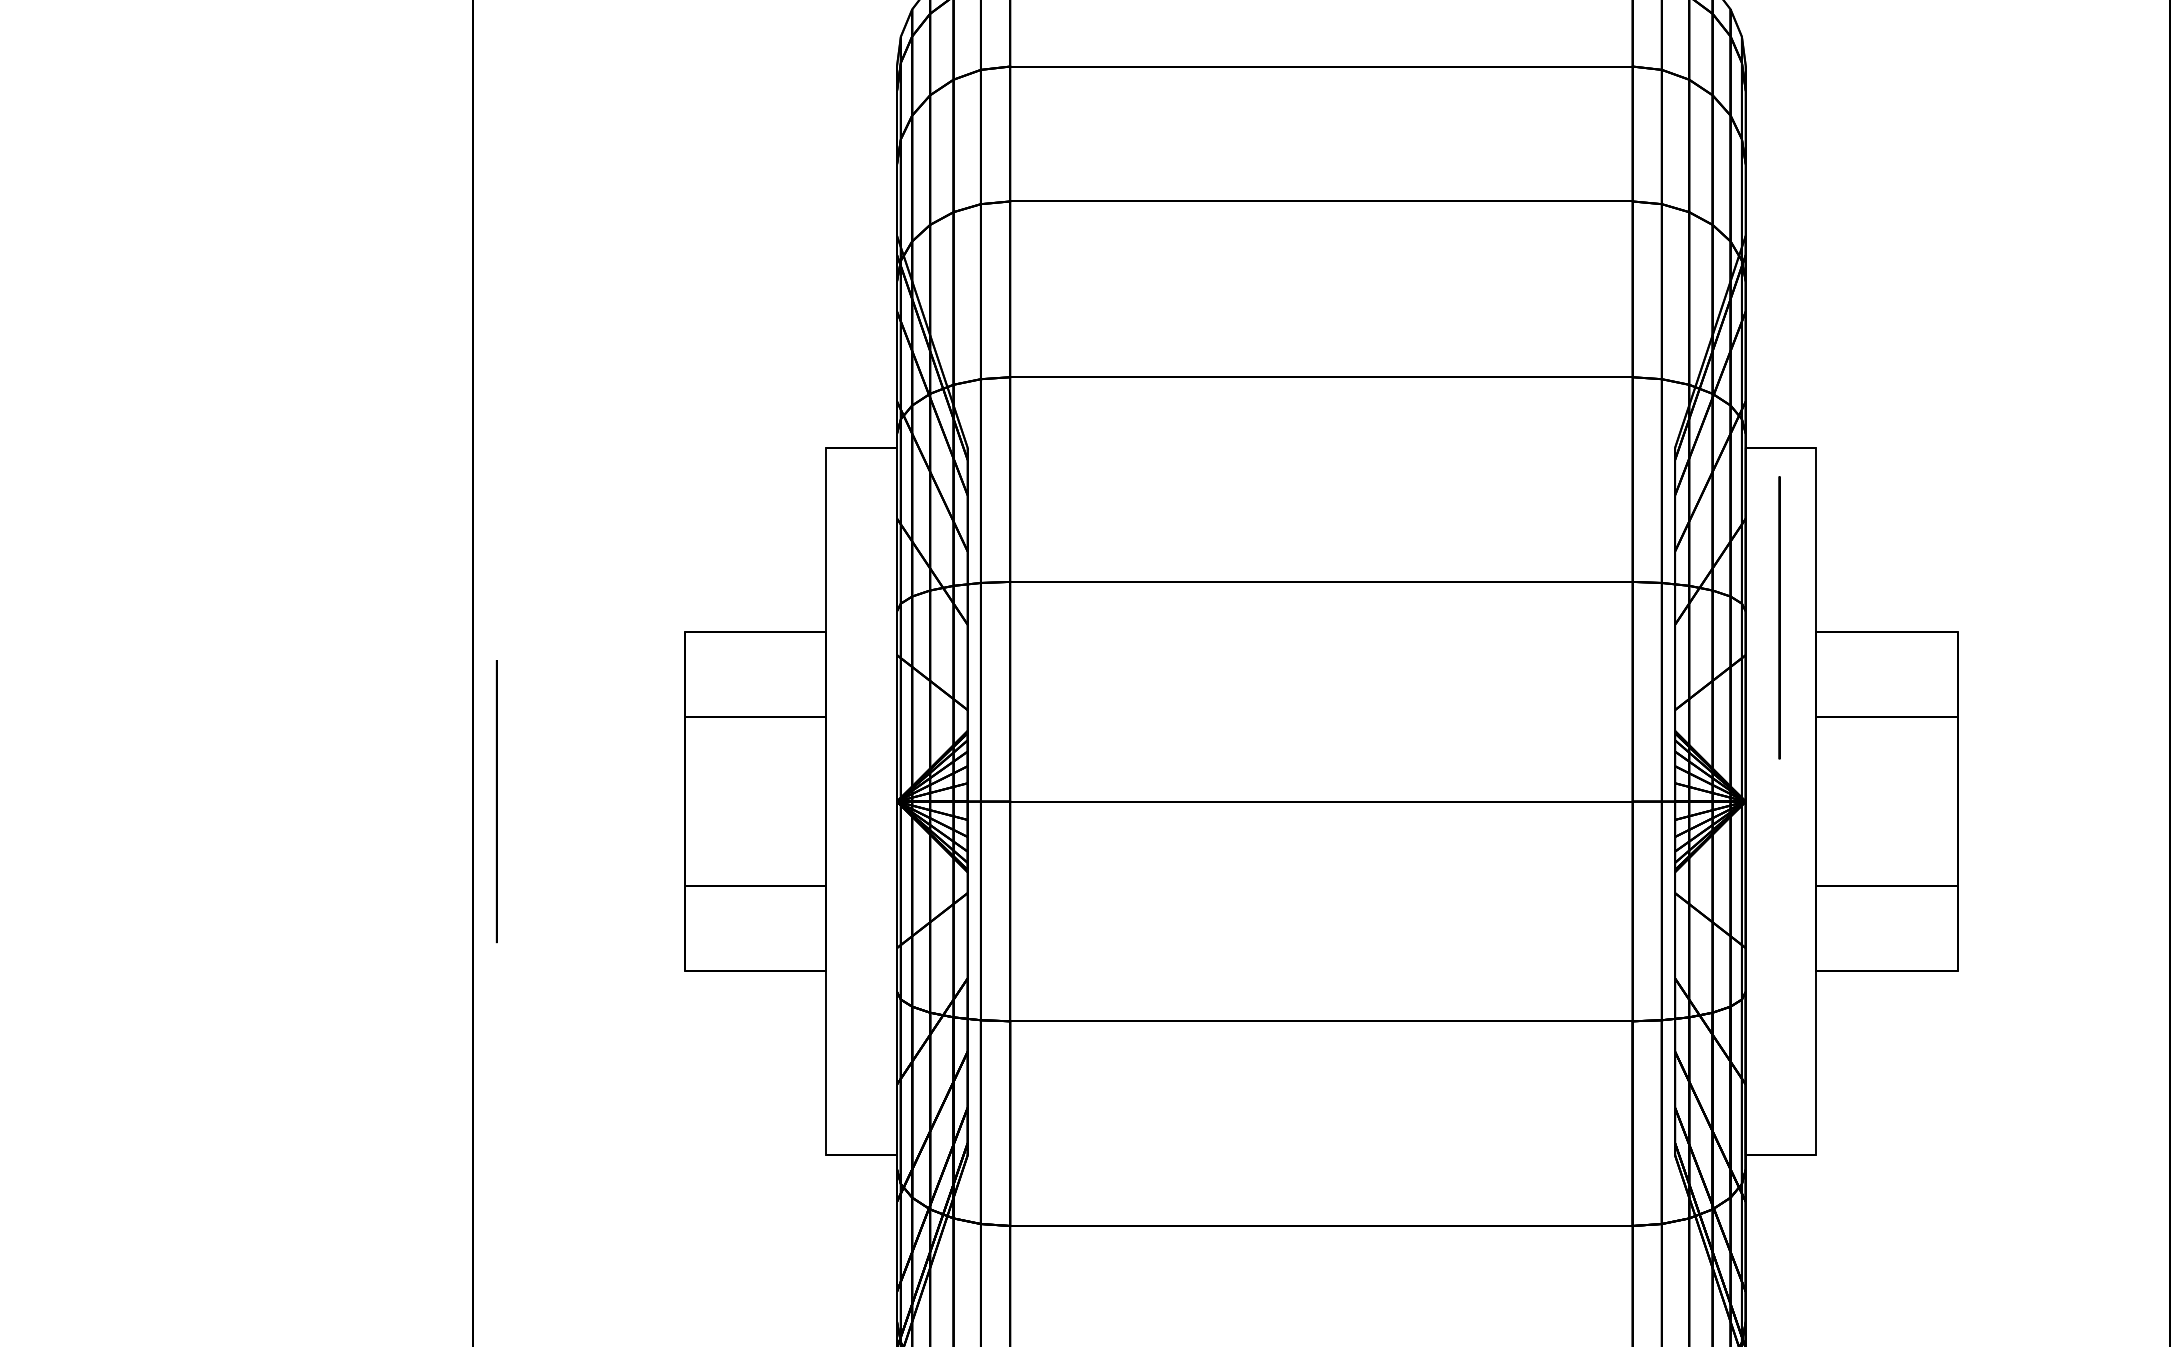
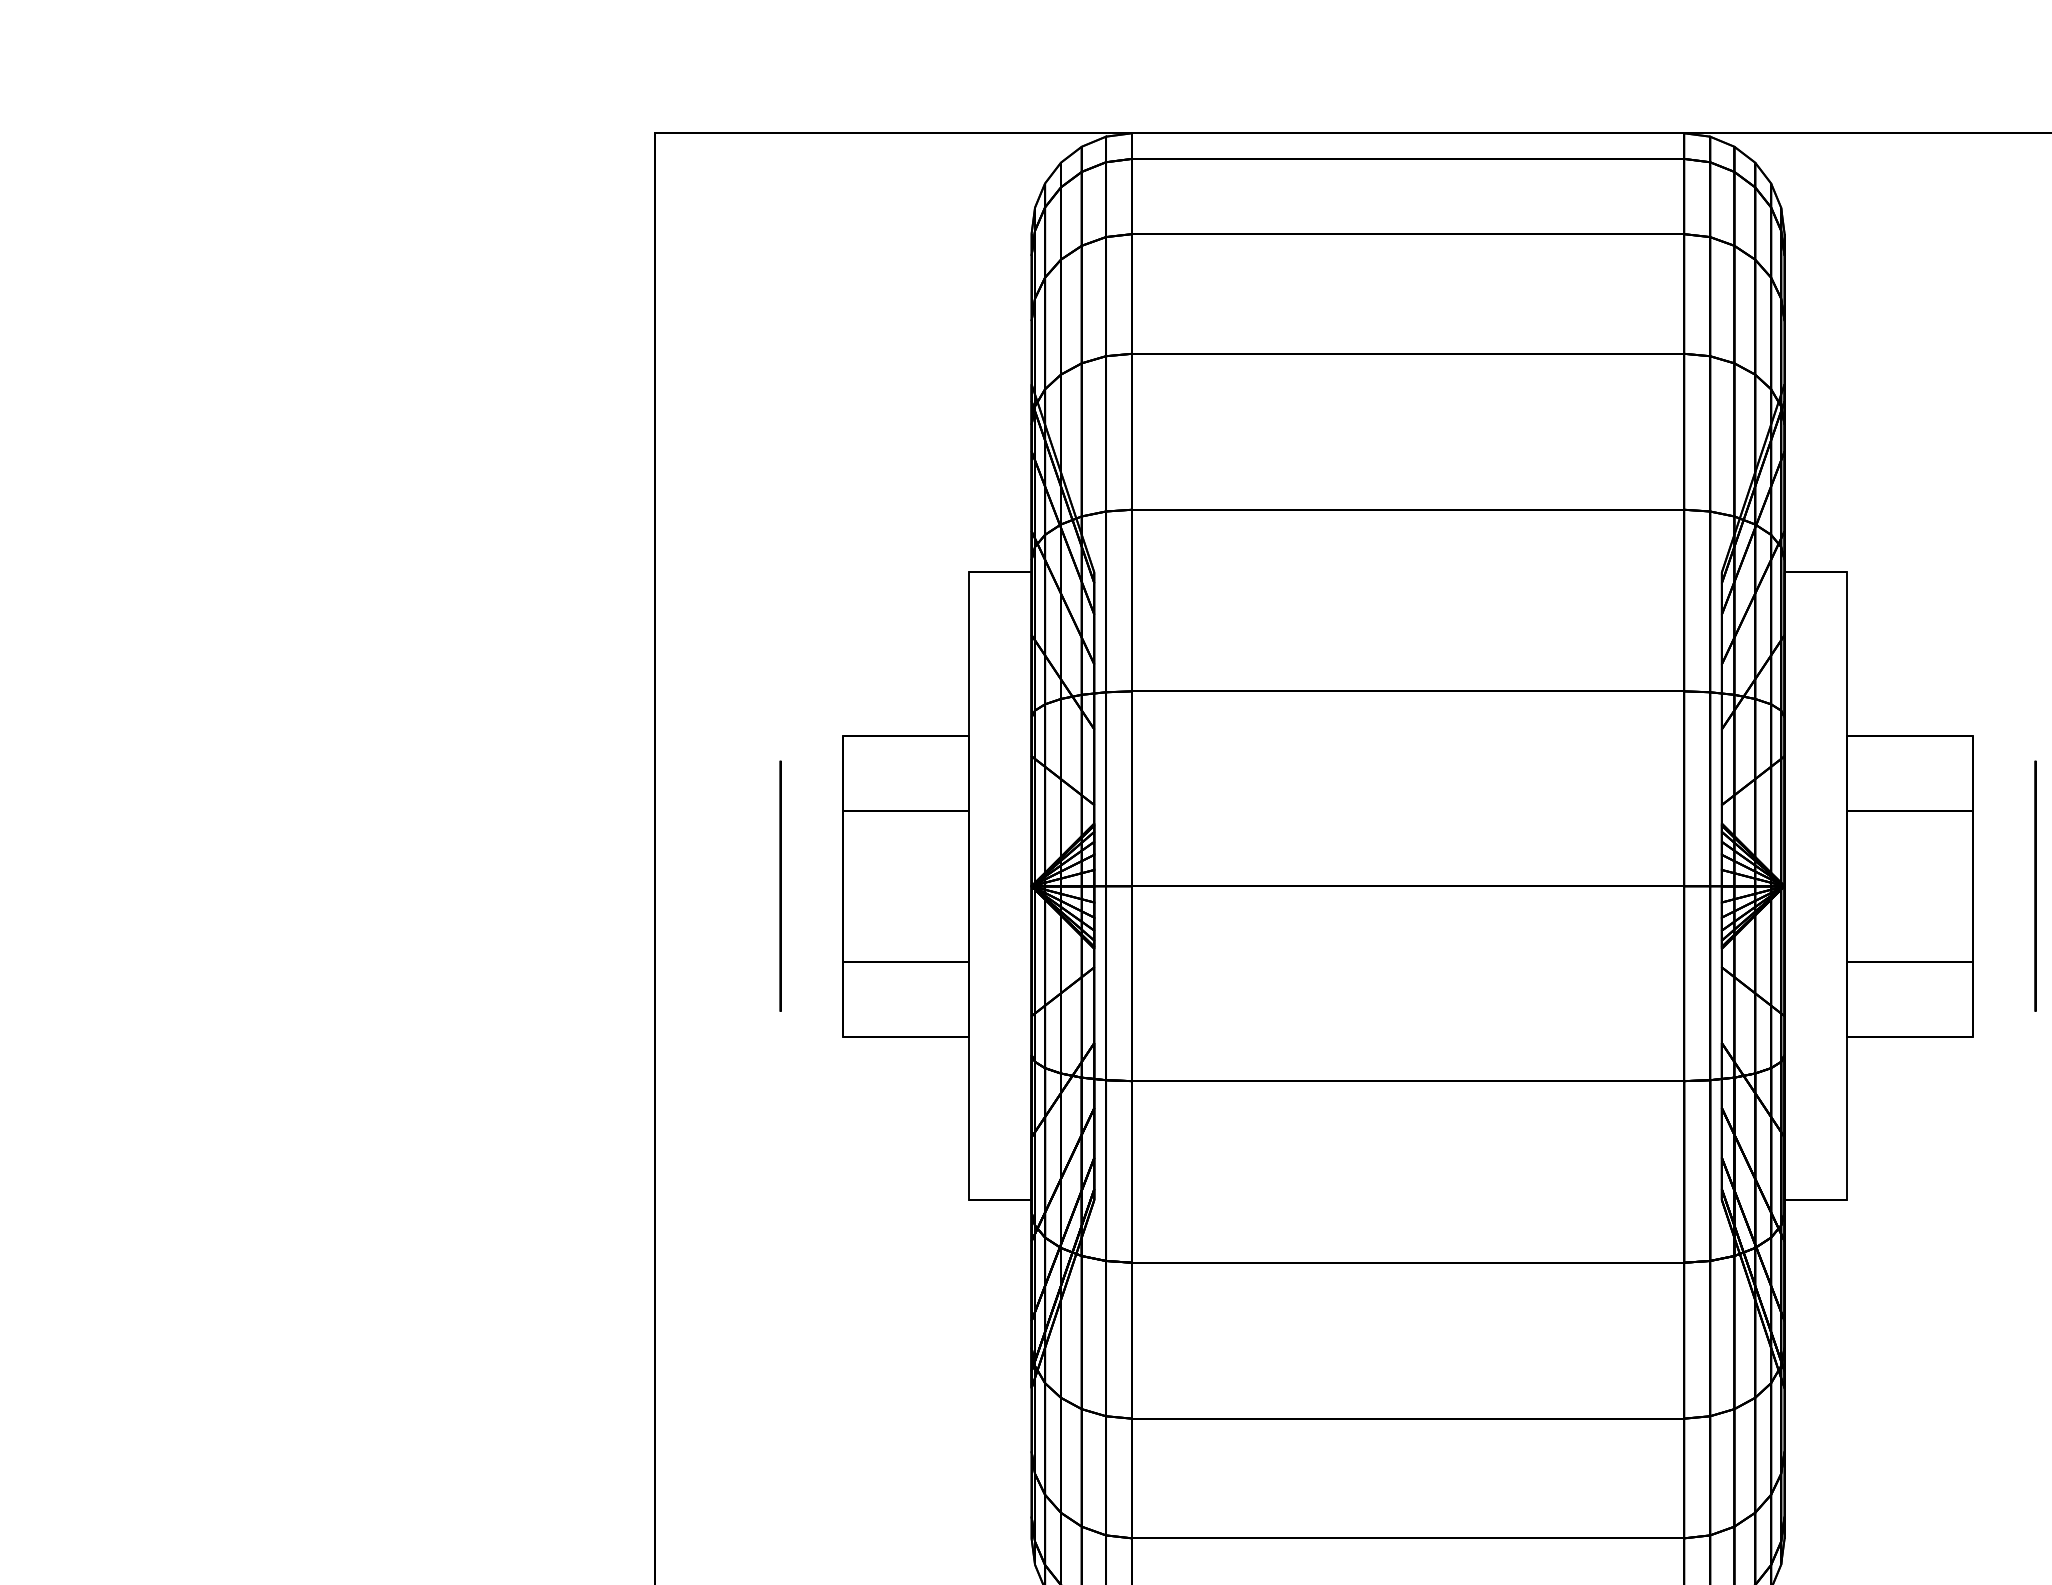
circle: (1779, 617) -> (2035, 885), moved
circle: (496, 800) -> (780, 885), moved

